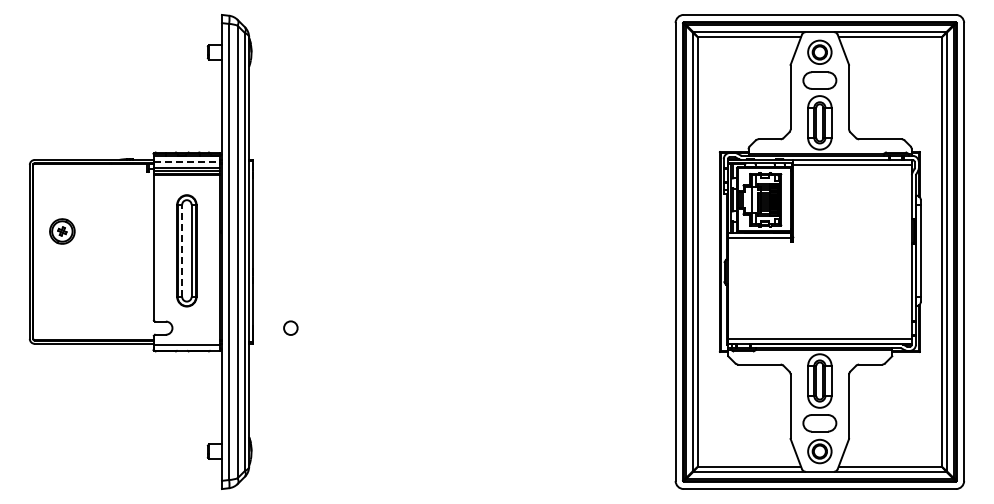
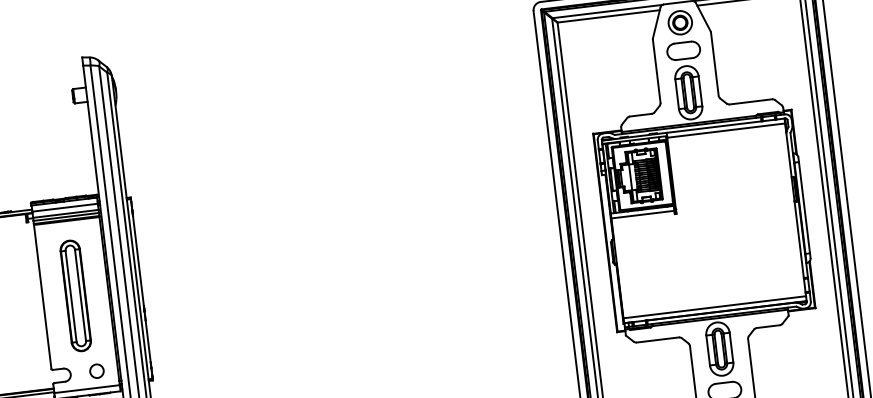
line: (186, 162) -> (64, 208), dashed -> solid
line: (182, 250) -> (71, 296), dashed -> solid
circle: (290, 327) -> (96, 370), moved

